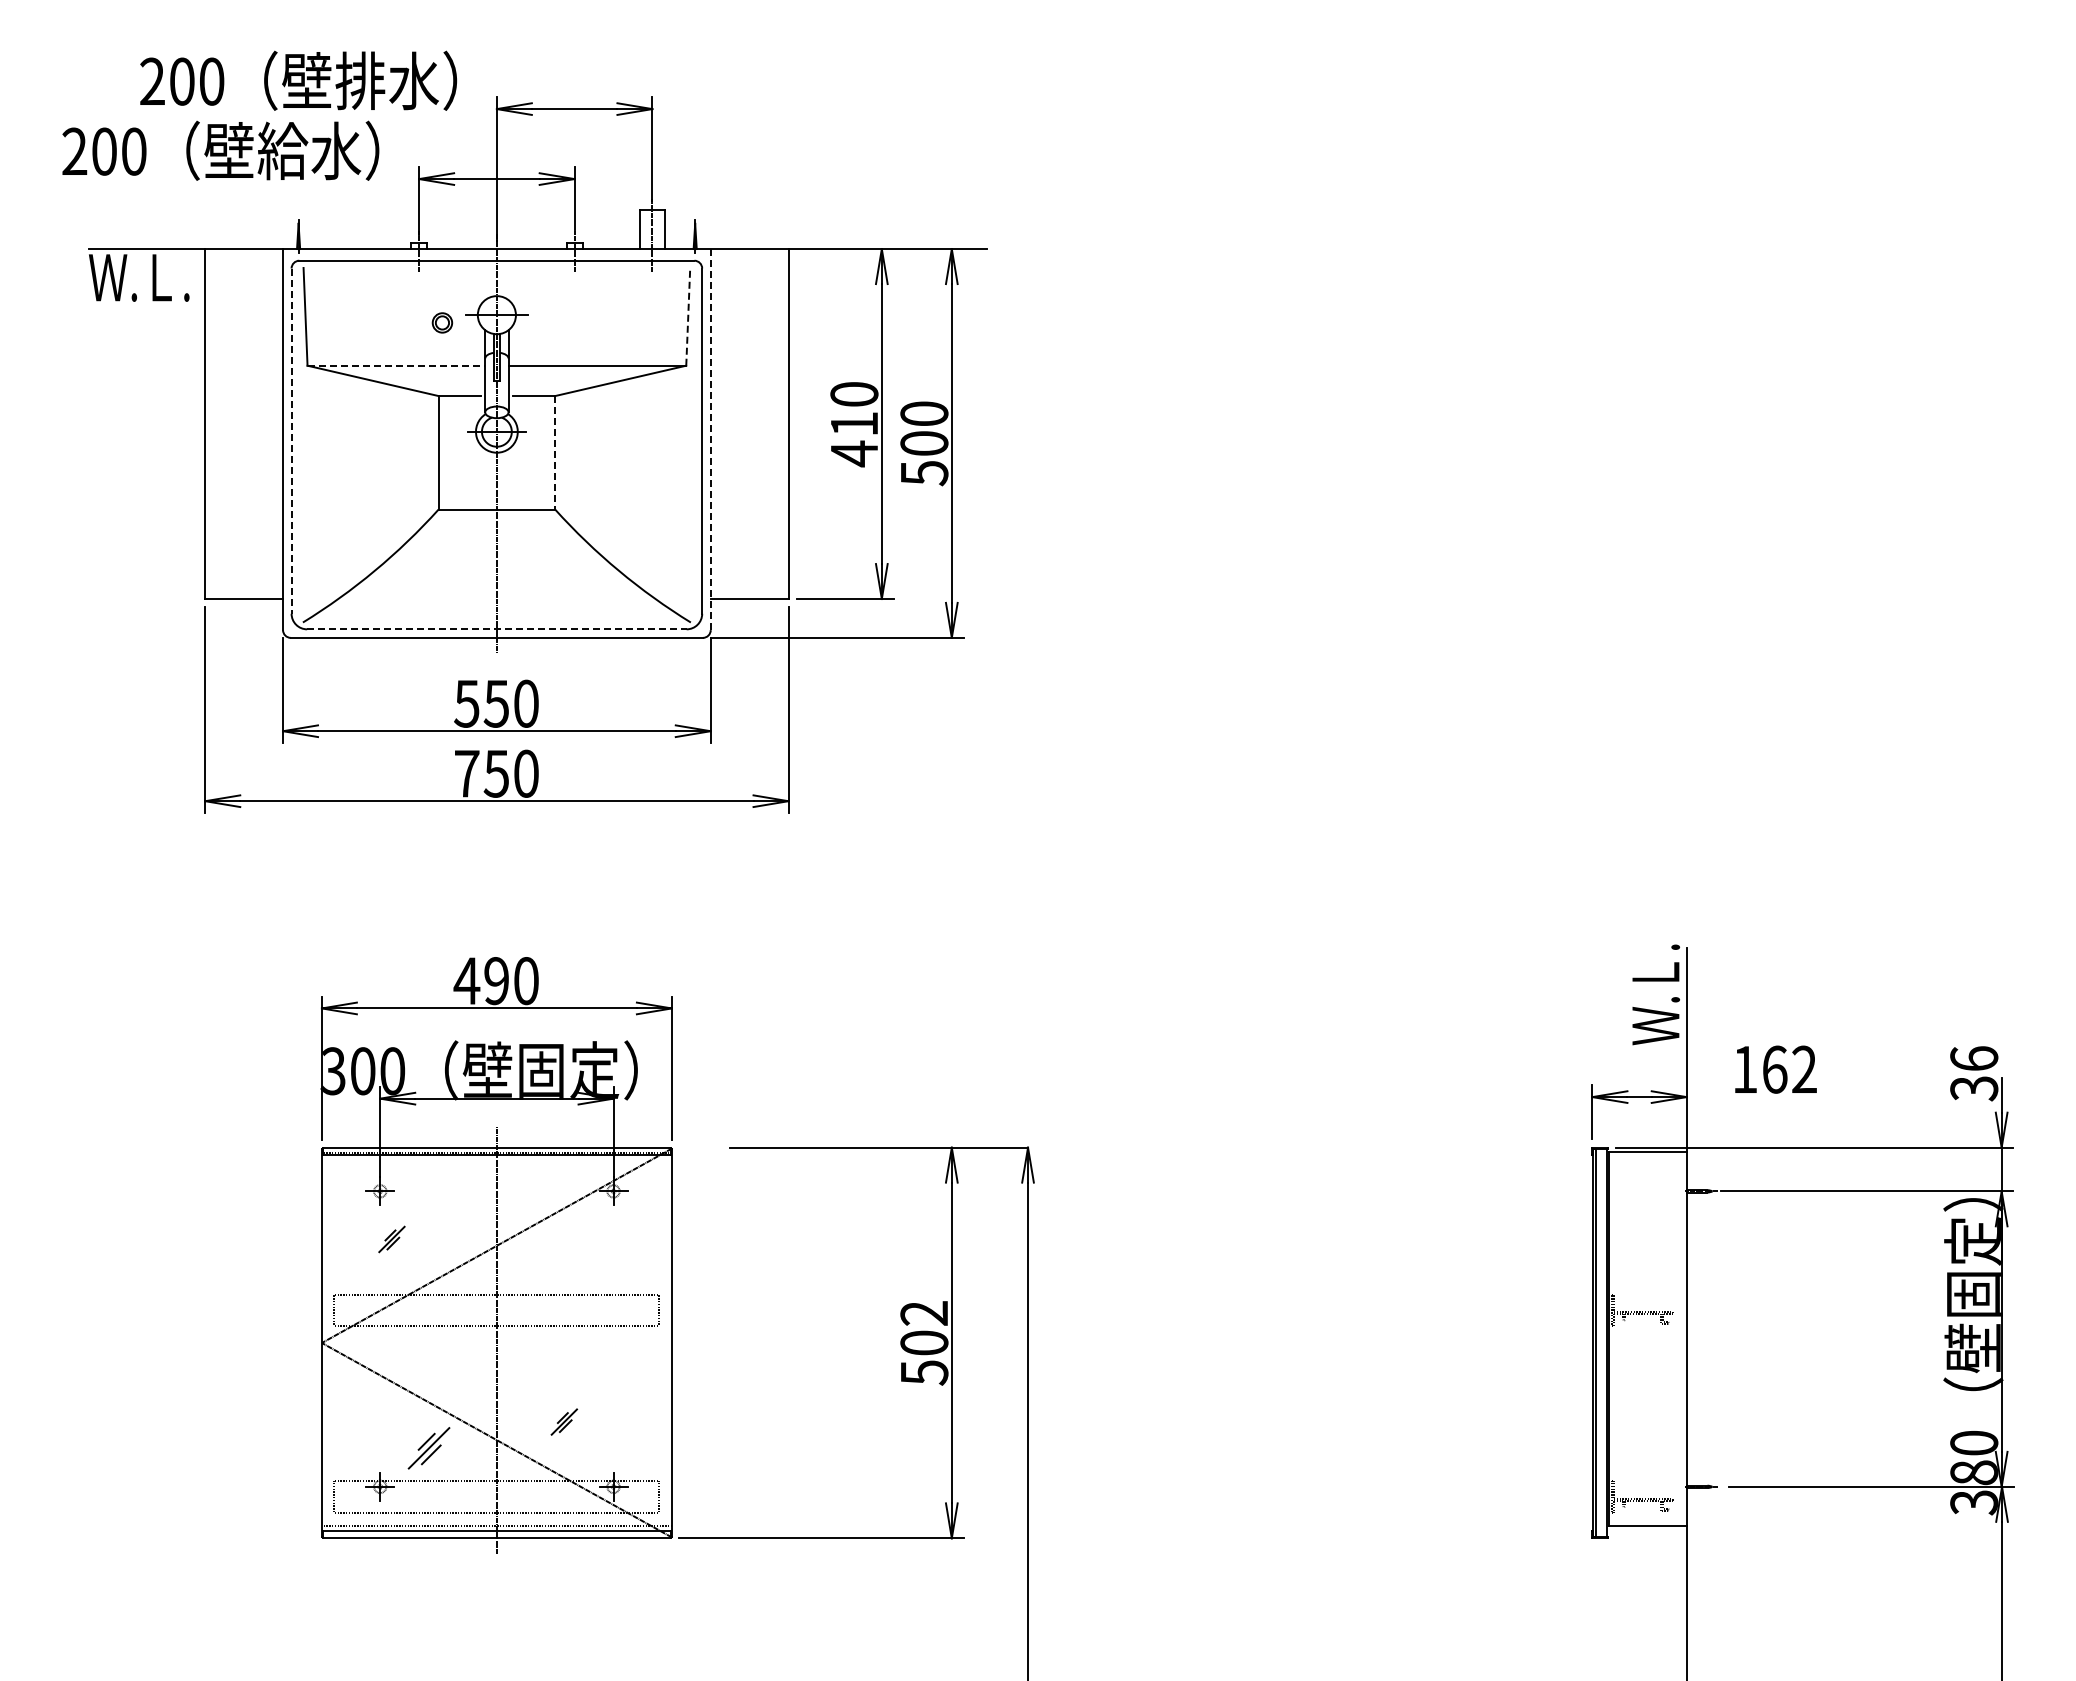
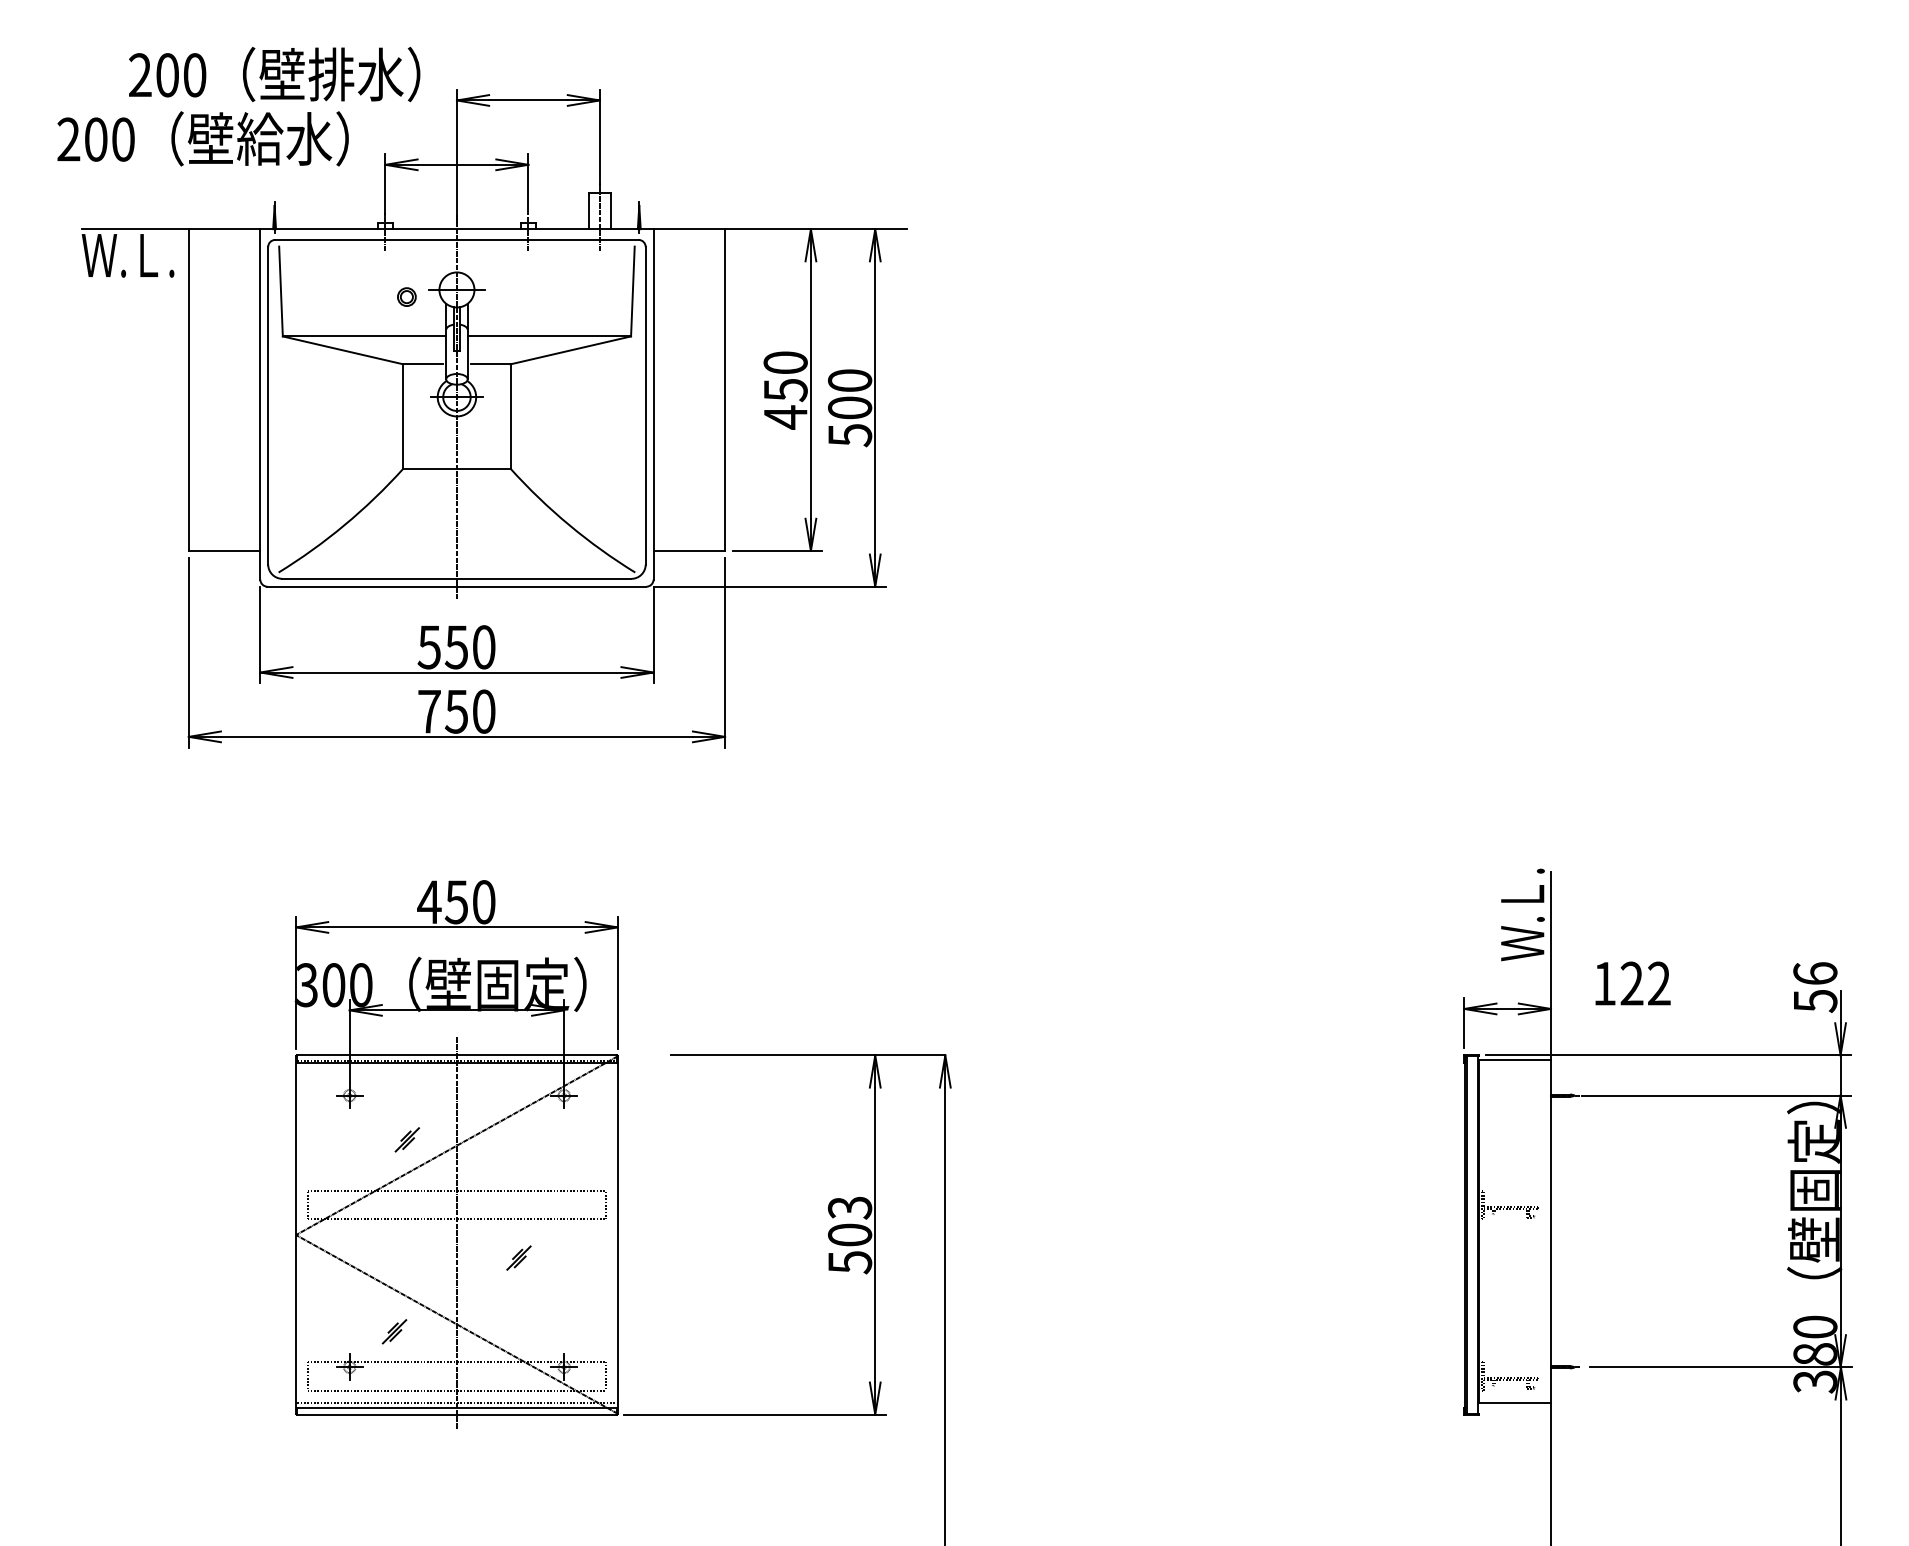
line: (688, 316) -> (633, 291), dashed -> solid
line: (396, 365) -> (364, 336), dashed -> solid
text: (854, 424) -> (785, 390), 410 -> 450
line: (710, 439) -> (653, 404), dashed -> solid
line: (291, 441) -> (268, 406), dashed -> solid
line: (555, 452) -> (510, 416), dashed -> solid
line: (496, 629) -> (456, 578), dashed -> solid
text: (495, 981) -> (455, 902), 490 -> 450
text: (1774, 1069) -> (1631, 983), 162 -> 122
text: (1973, 1088) -> (1814, 1001), 36 -> 56
part: (391, 1239) -> (406, 1139), moved
text: (924, 1313) -> (850, 1207), 502 -> 503
part: (564, 1421) -> (519, 1257), moved
part: (428, 1447) -> (394, 1331), size x0.62

